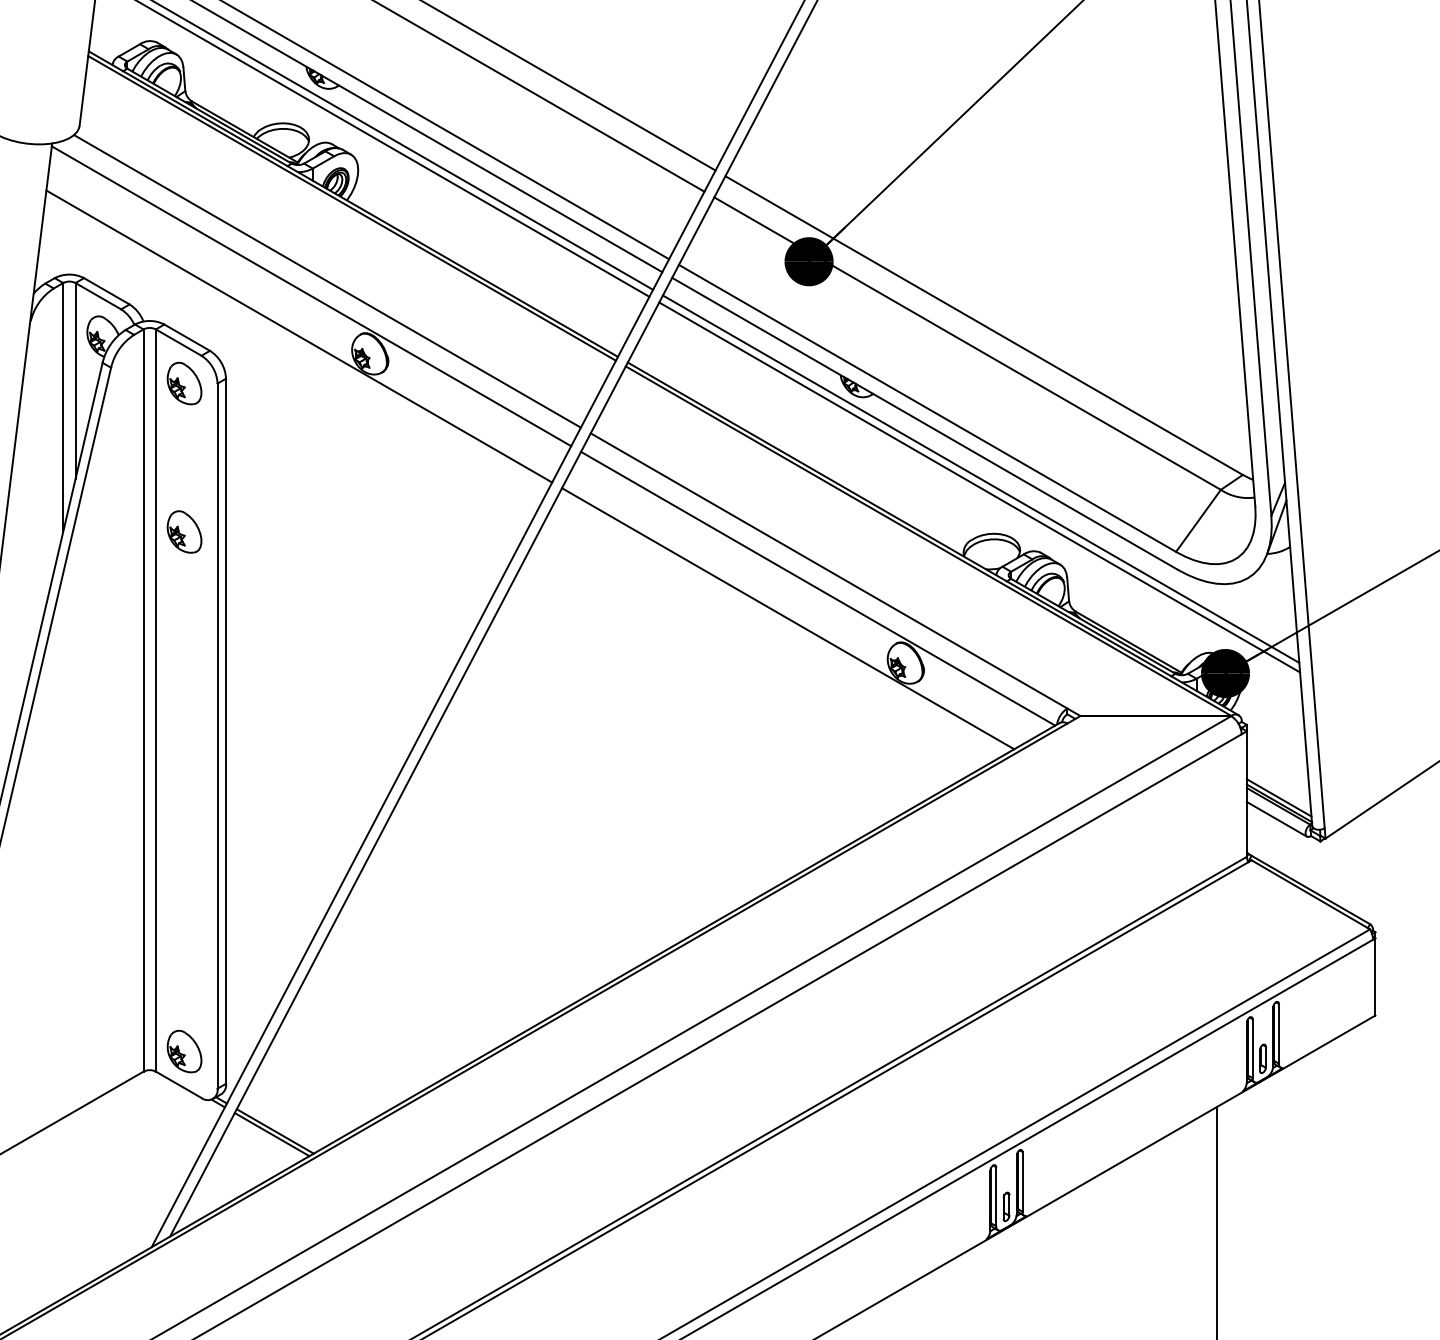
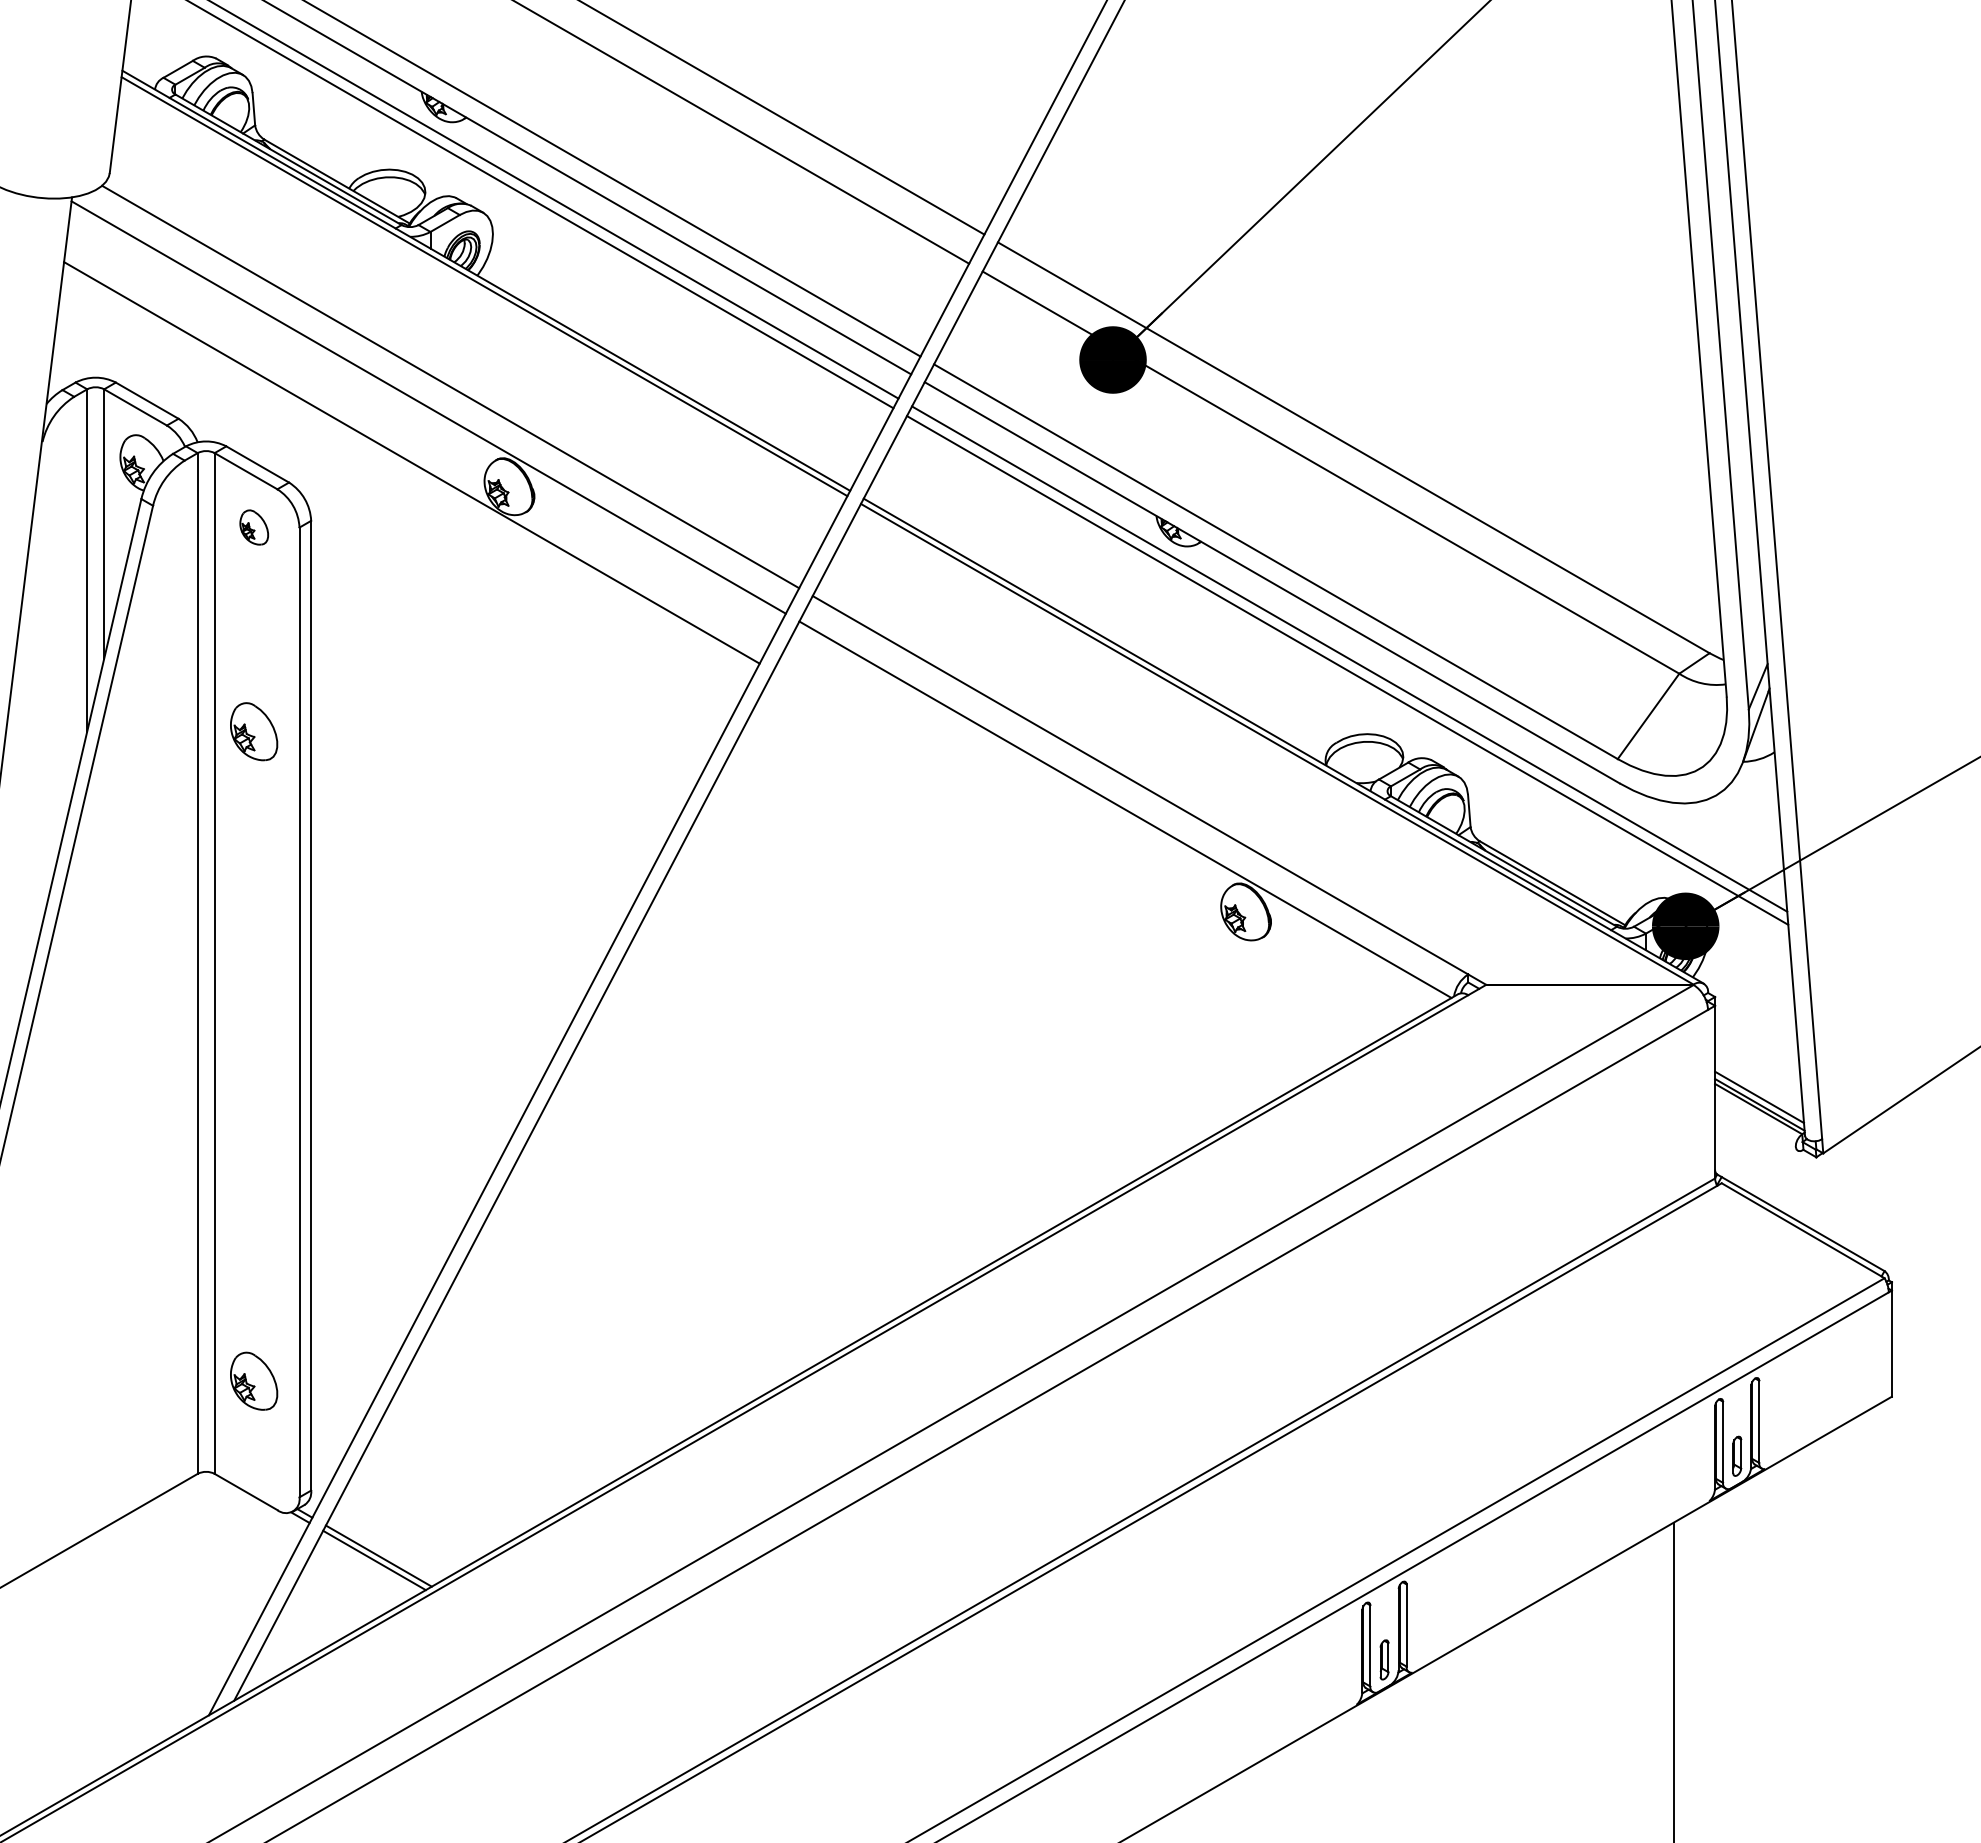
part: (184, 383) -> (254, 527), size x0.6
line: (788, 618) -> (1084, 850), removed
line: (1276, 819) -> (1756, 1126), removed
part: (184, 1051) -> (254, 1380), moved

